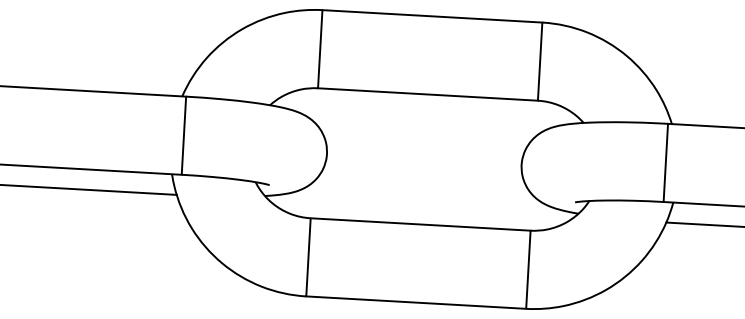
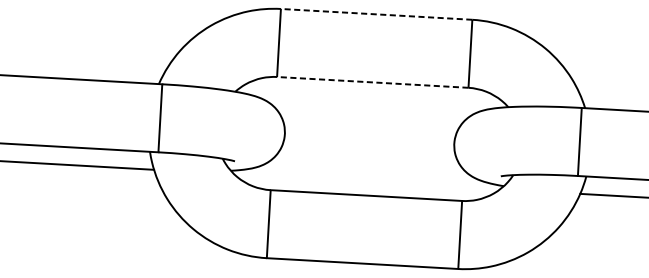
line: (431, 16) -> (375, 14), solid -> dashed
line: (427, 94) -> (372, 82), solid -> dashed

